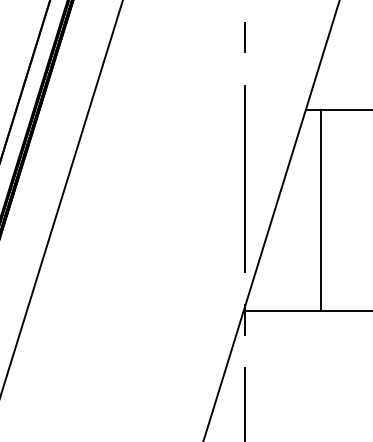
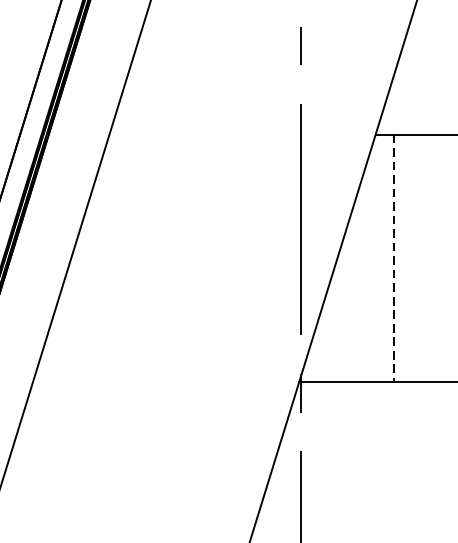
line: (320, 210) -> (393, 258), solid -> dashed

